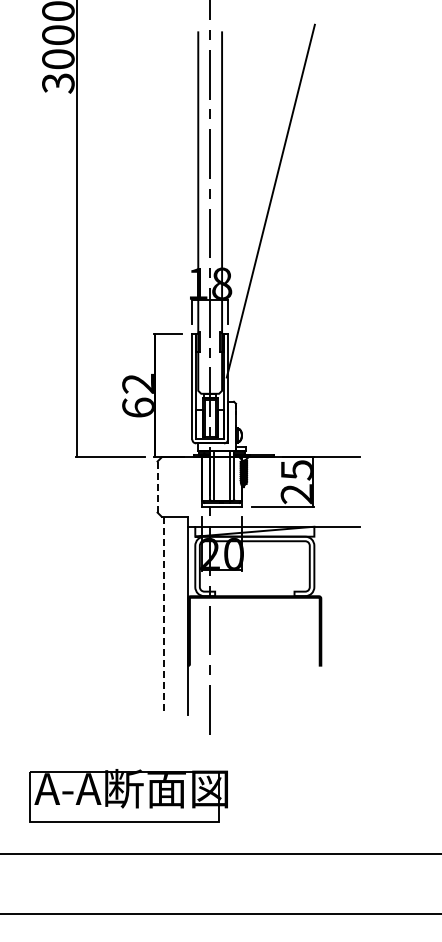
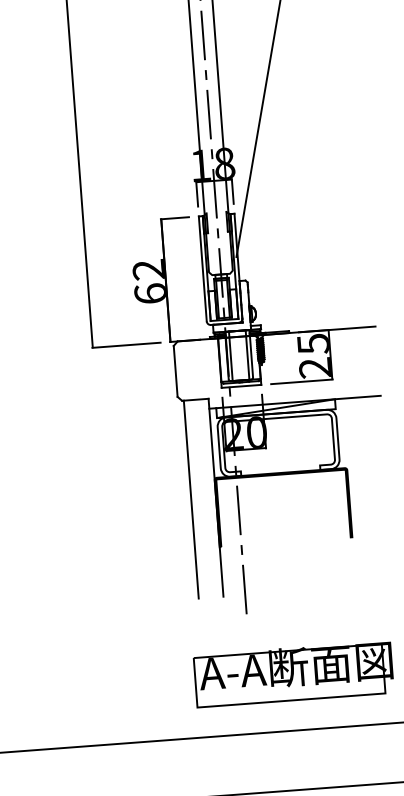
line: (157, 487) -> (175, 371), dashed -> solid
line: (163, 616) -> (191, 500), dashed -> solid
part: (128, 795) -> (293, 673), moved

